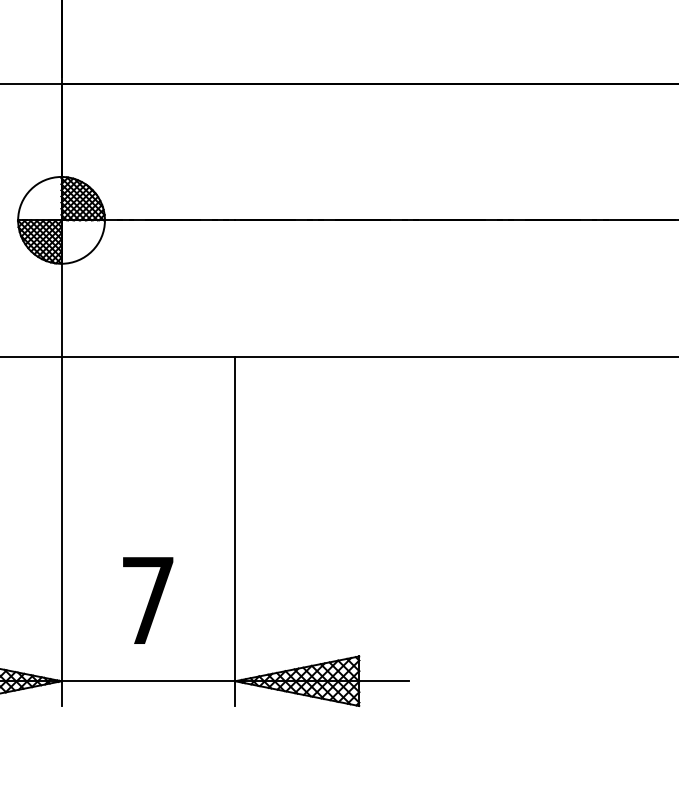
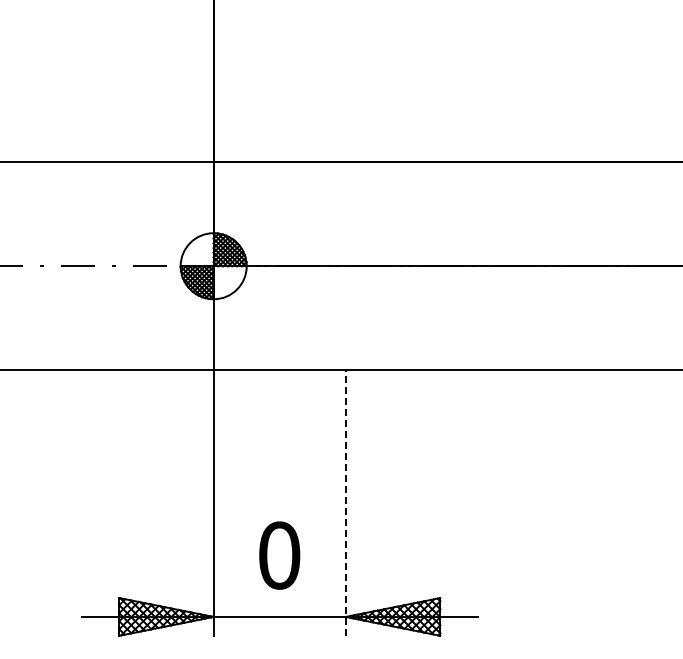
line: (234, 530) -> (345, 502), solid -> dashed
text: (148, 600) -> (279, 555), 7 -> 0

